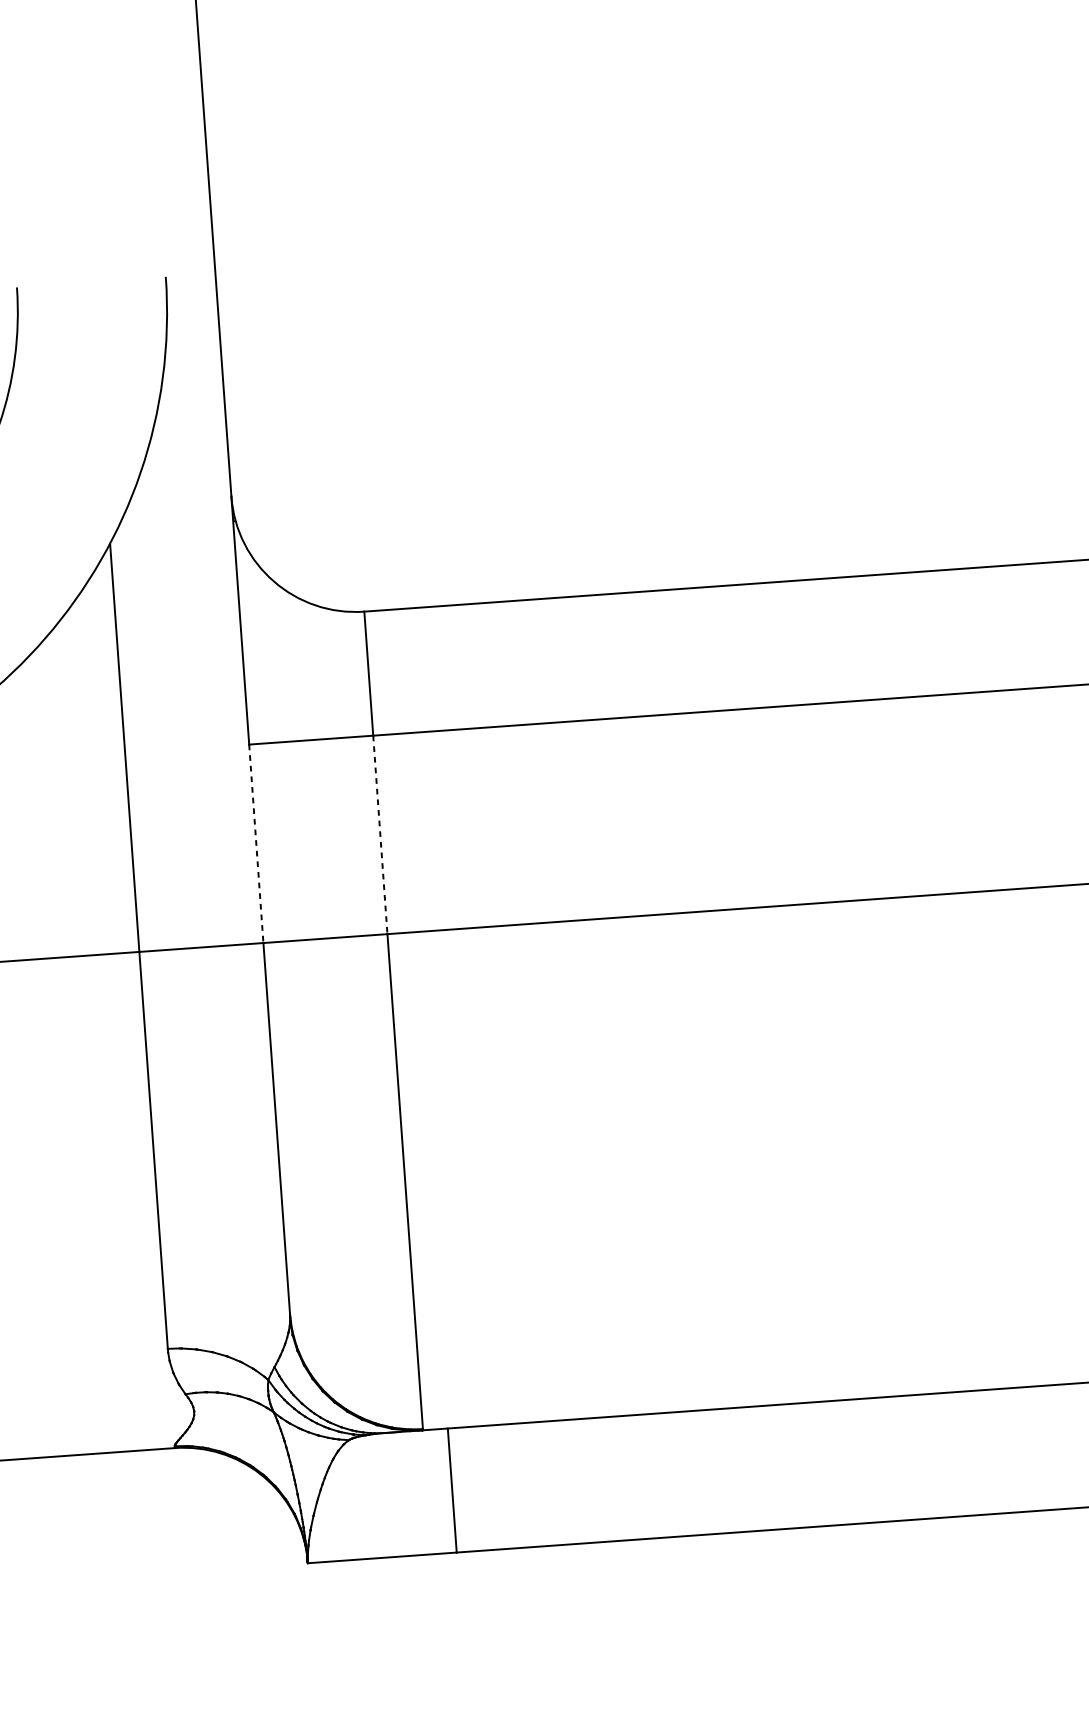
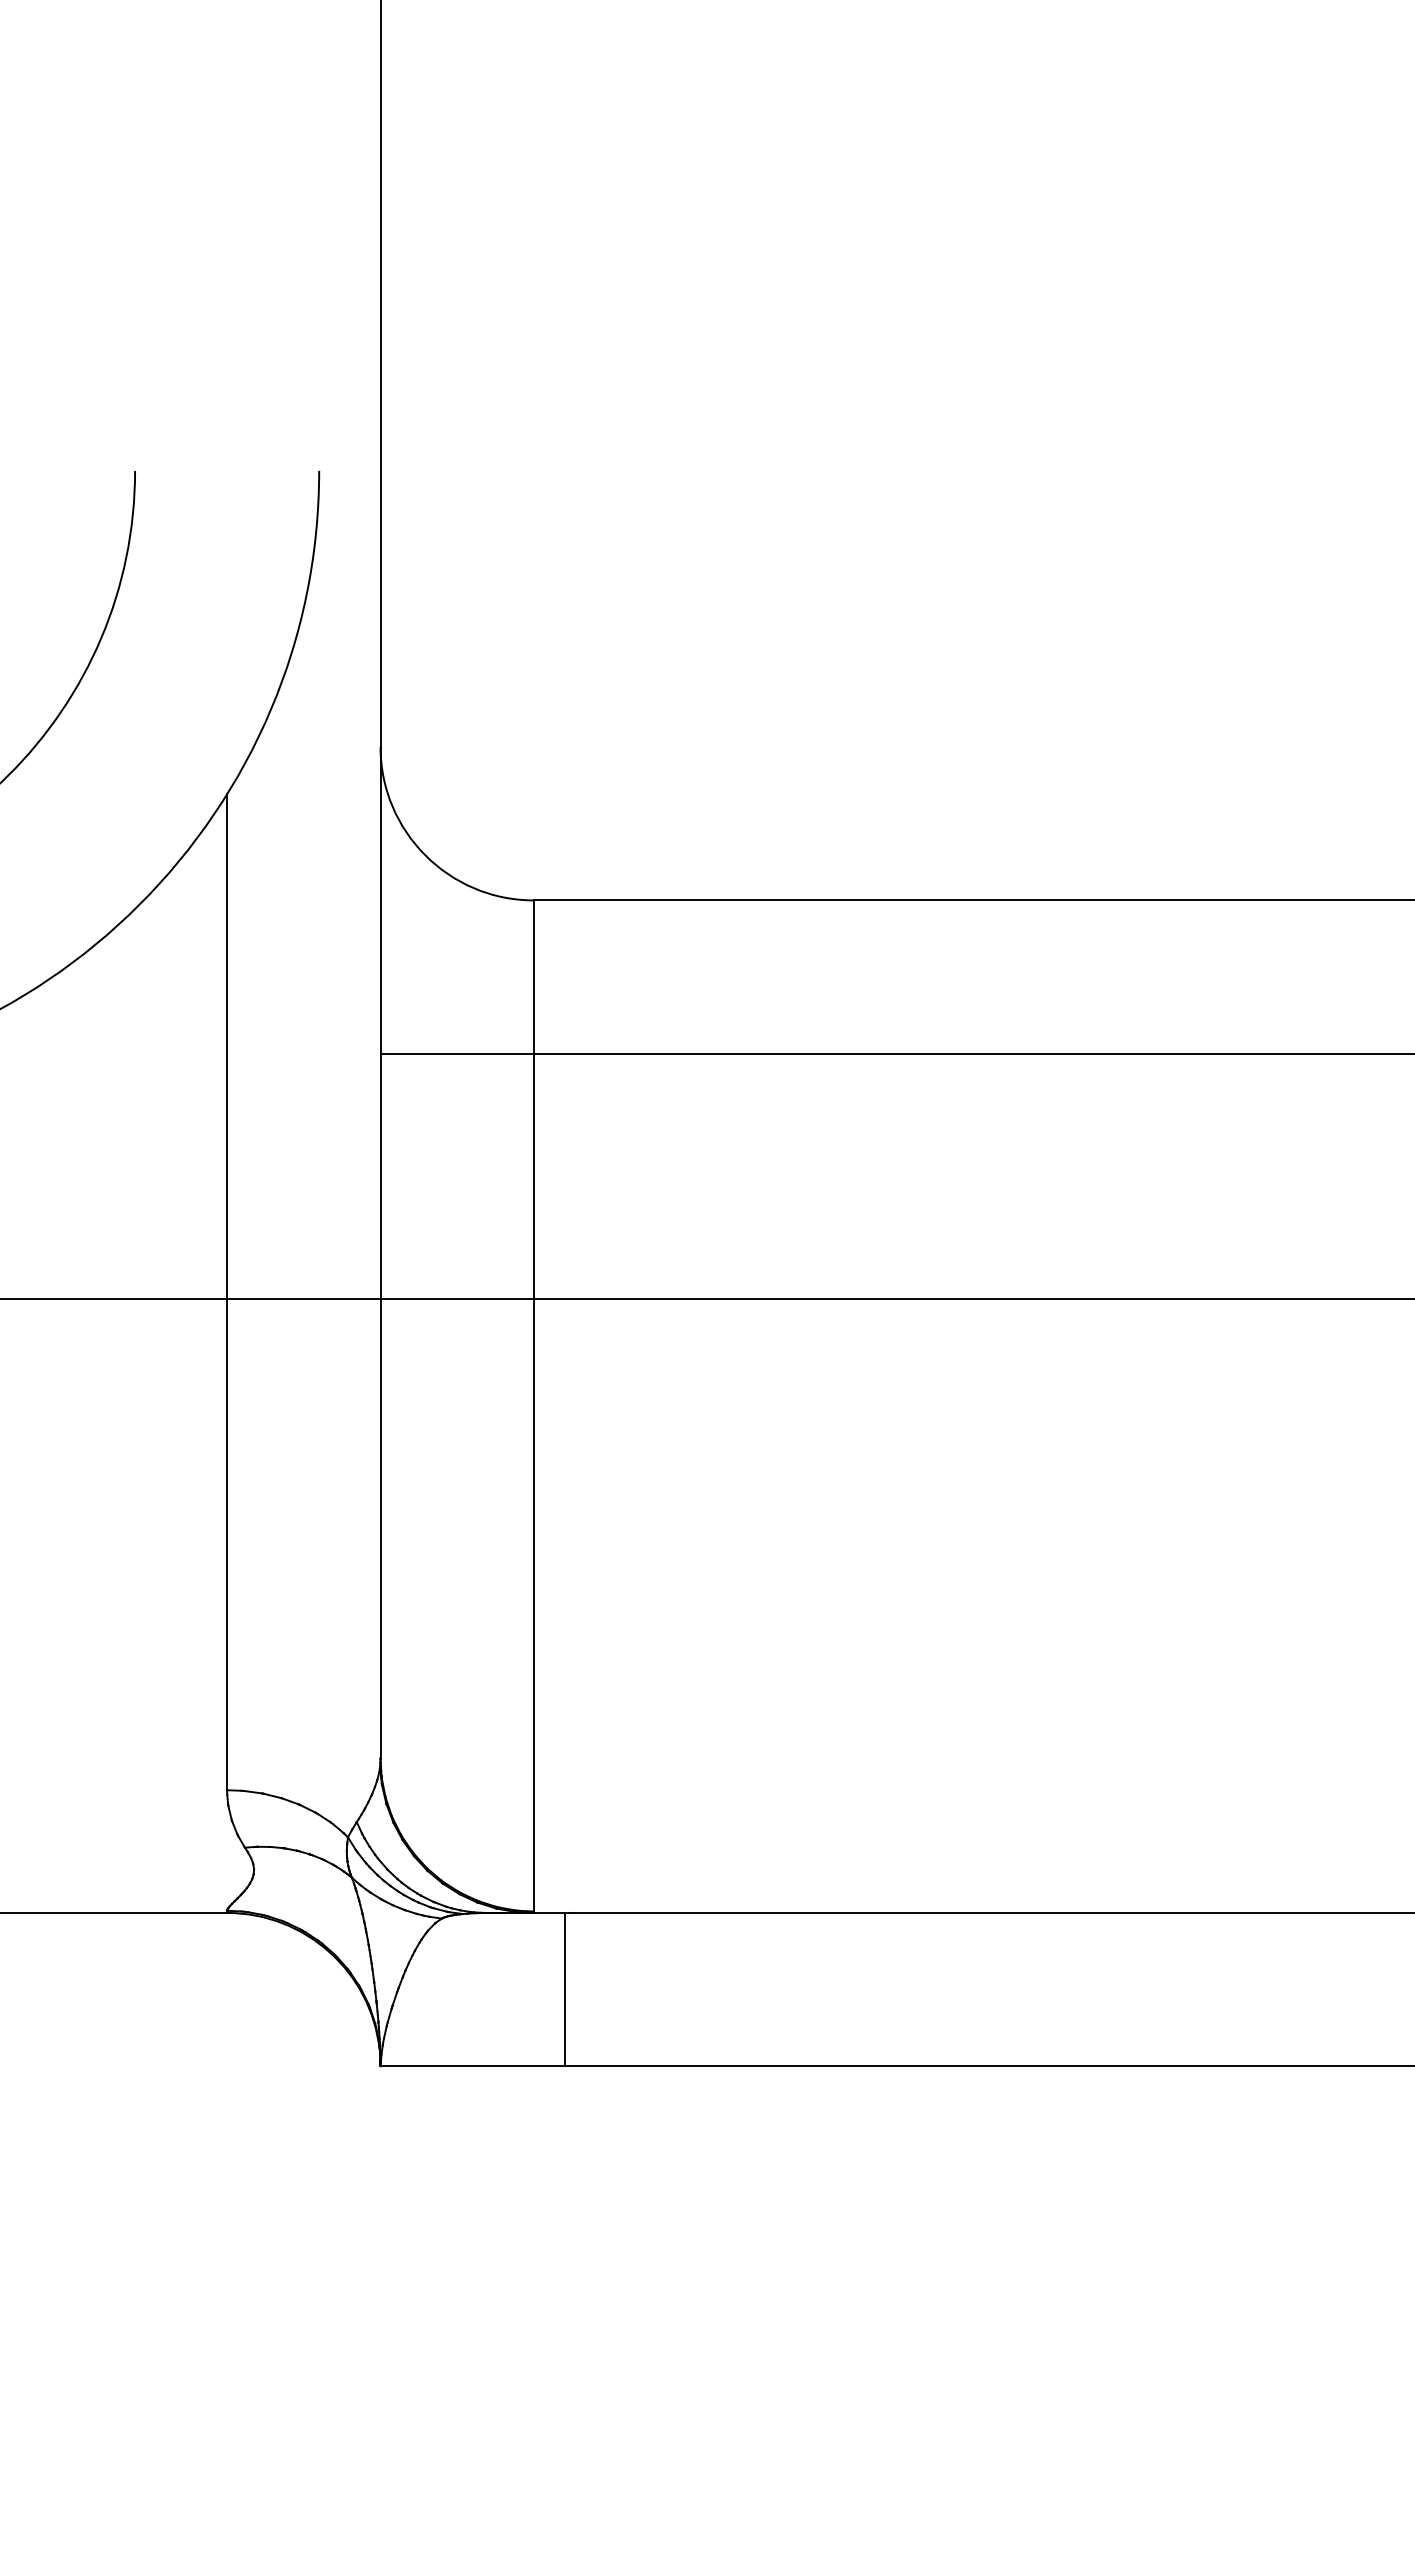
line: (379, 834) -> (533, 1176), dashed -> solid
line: (256, 843) -> (380, 1176), dashed -> solid

